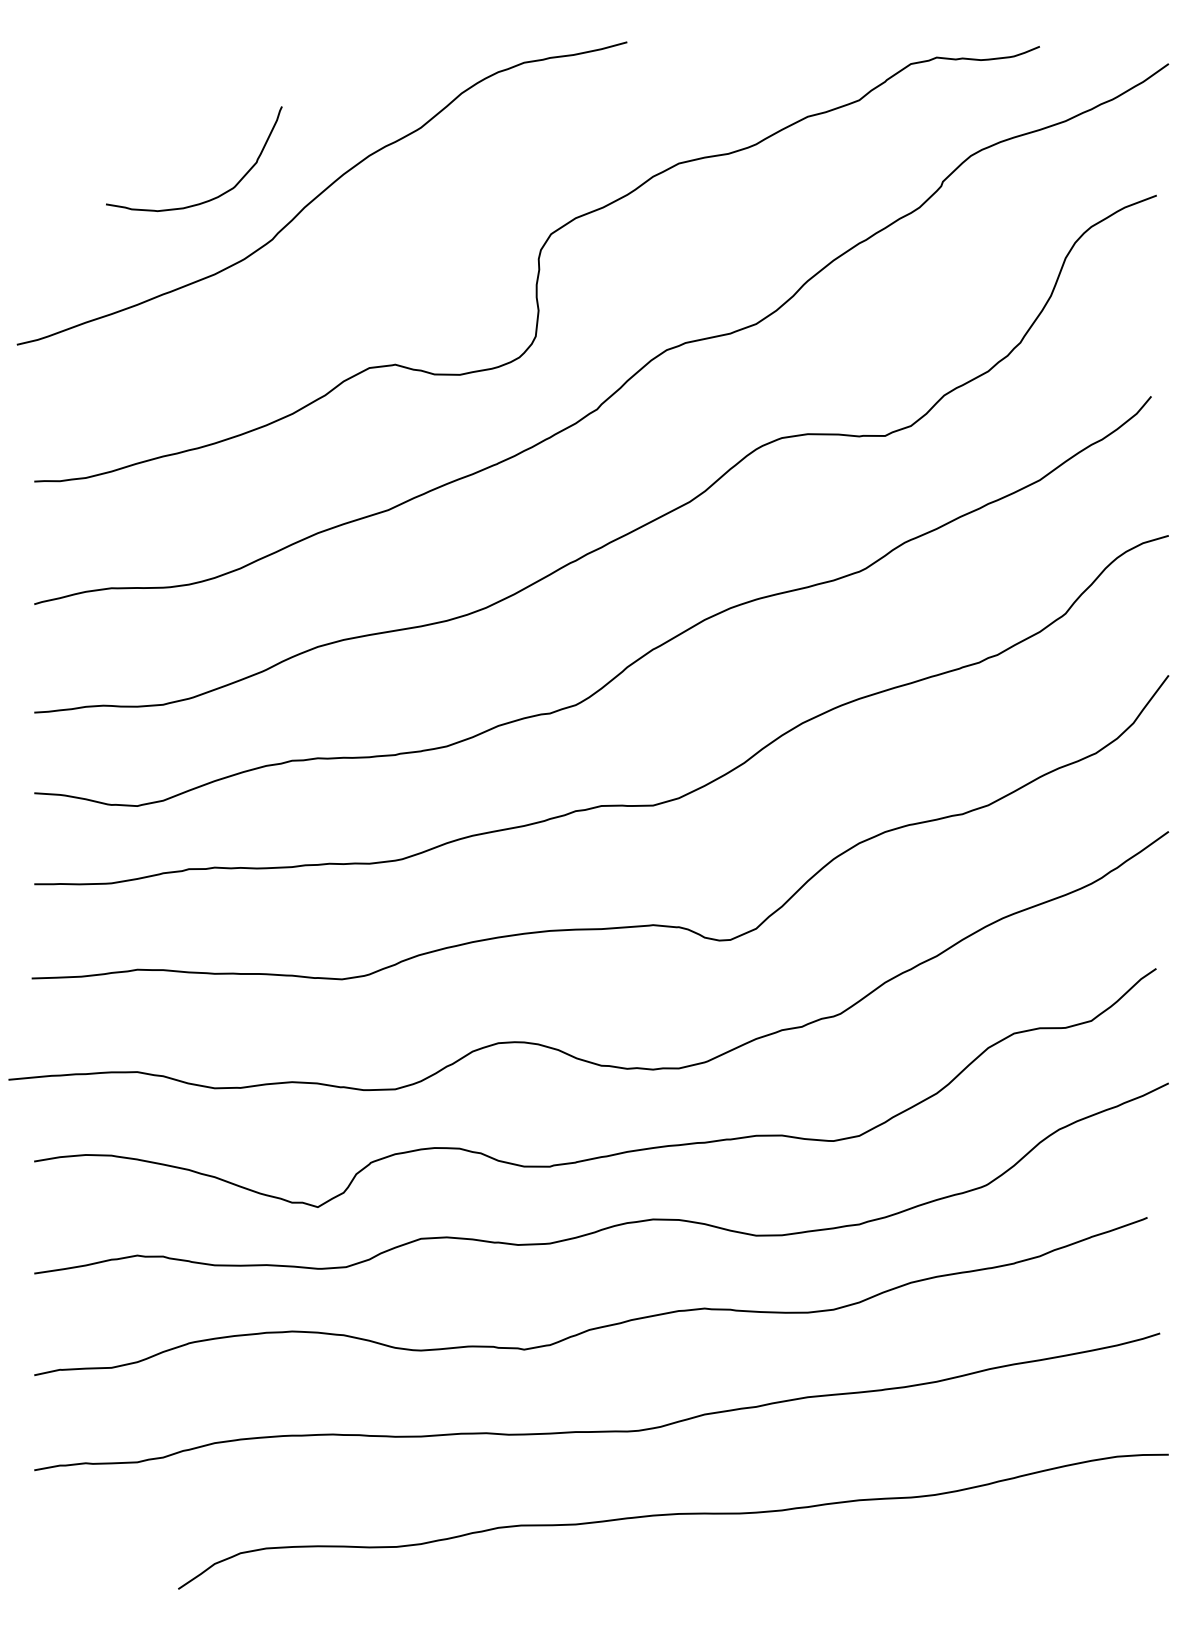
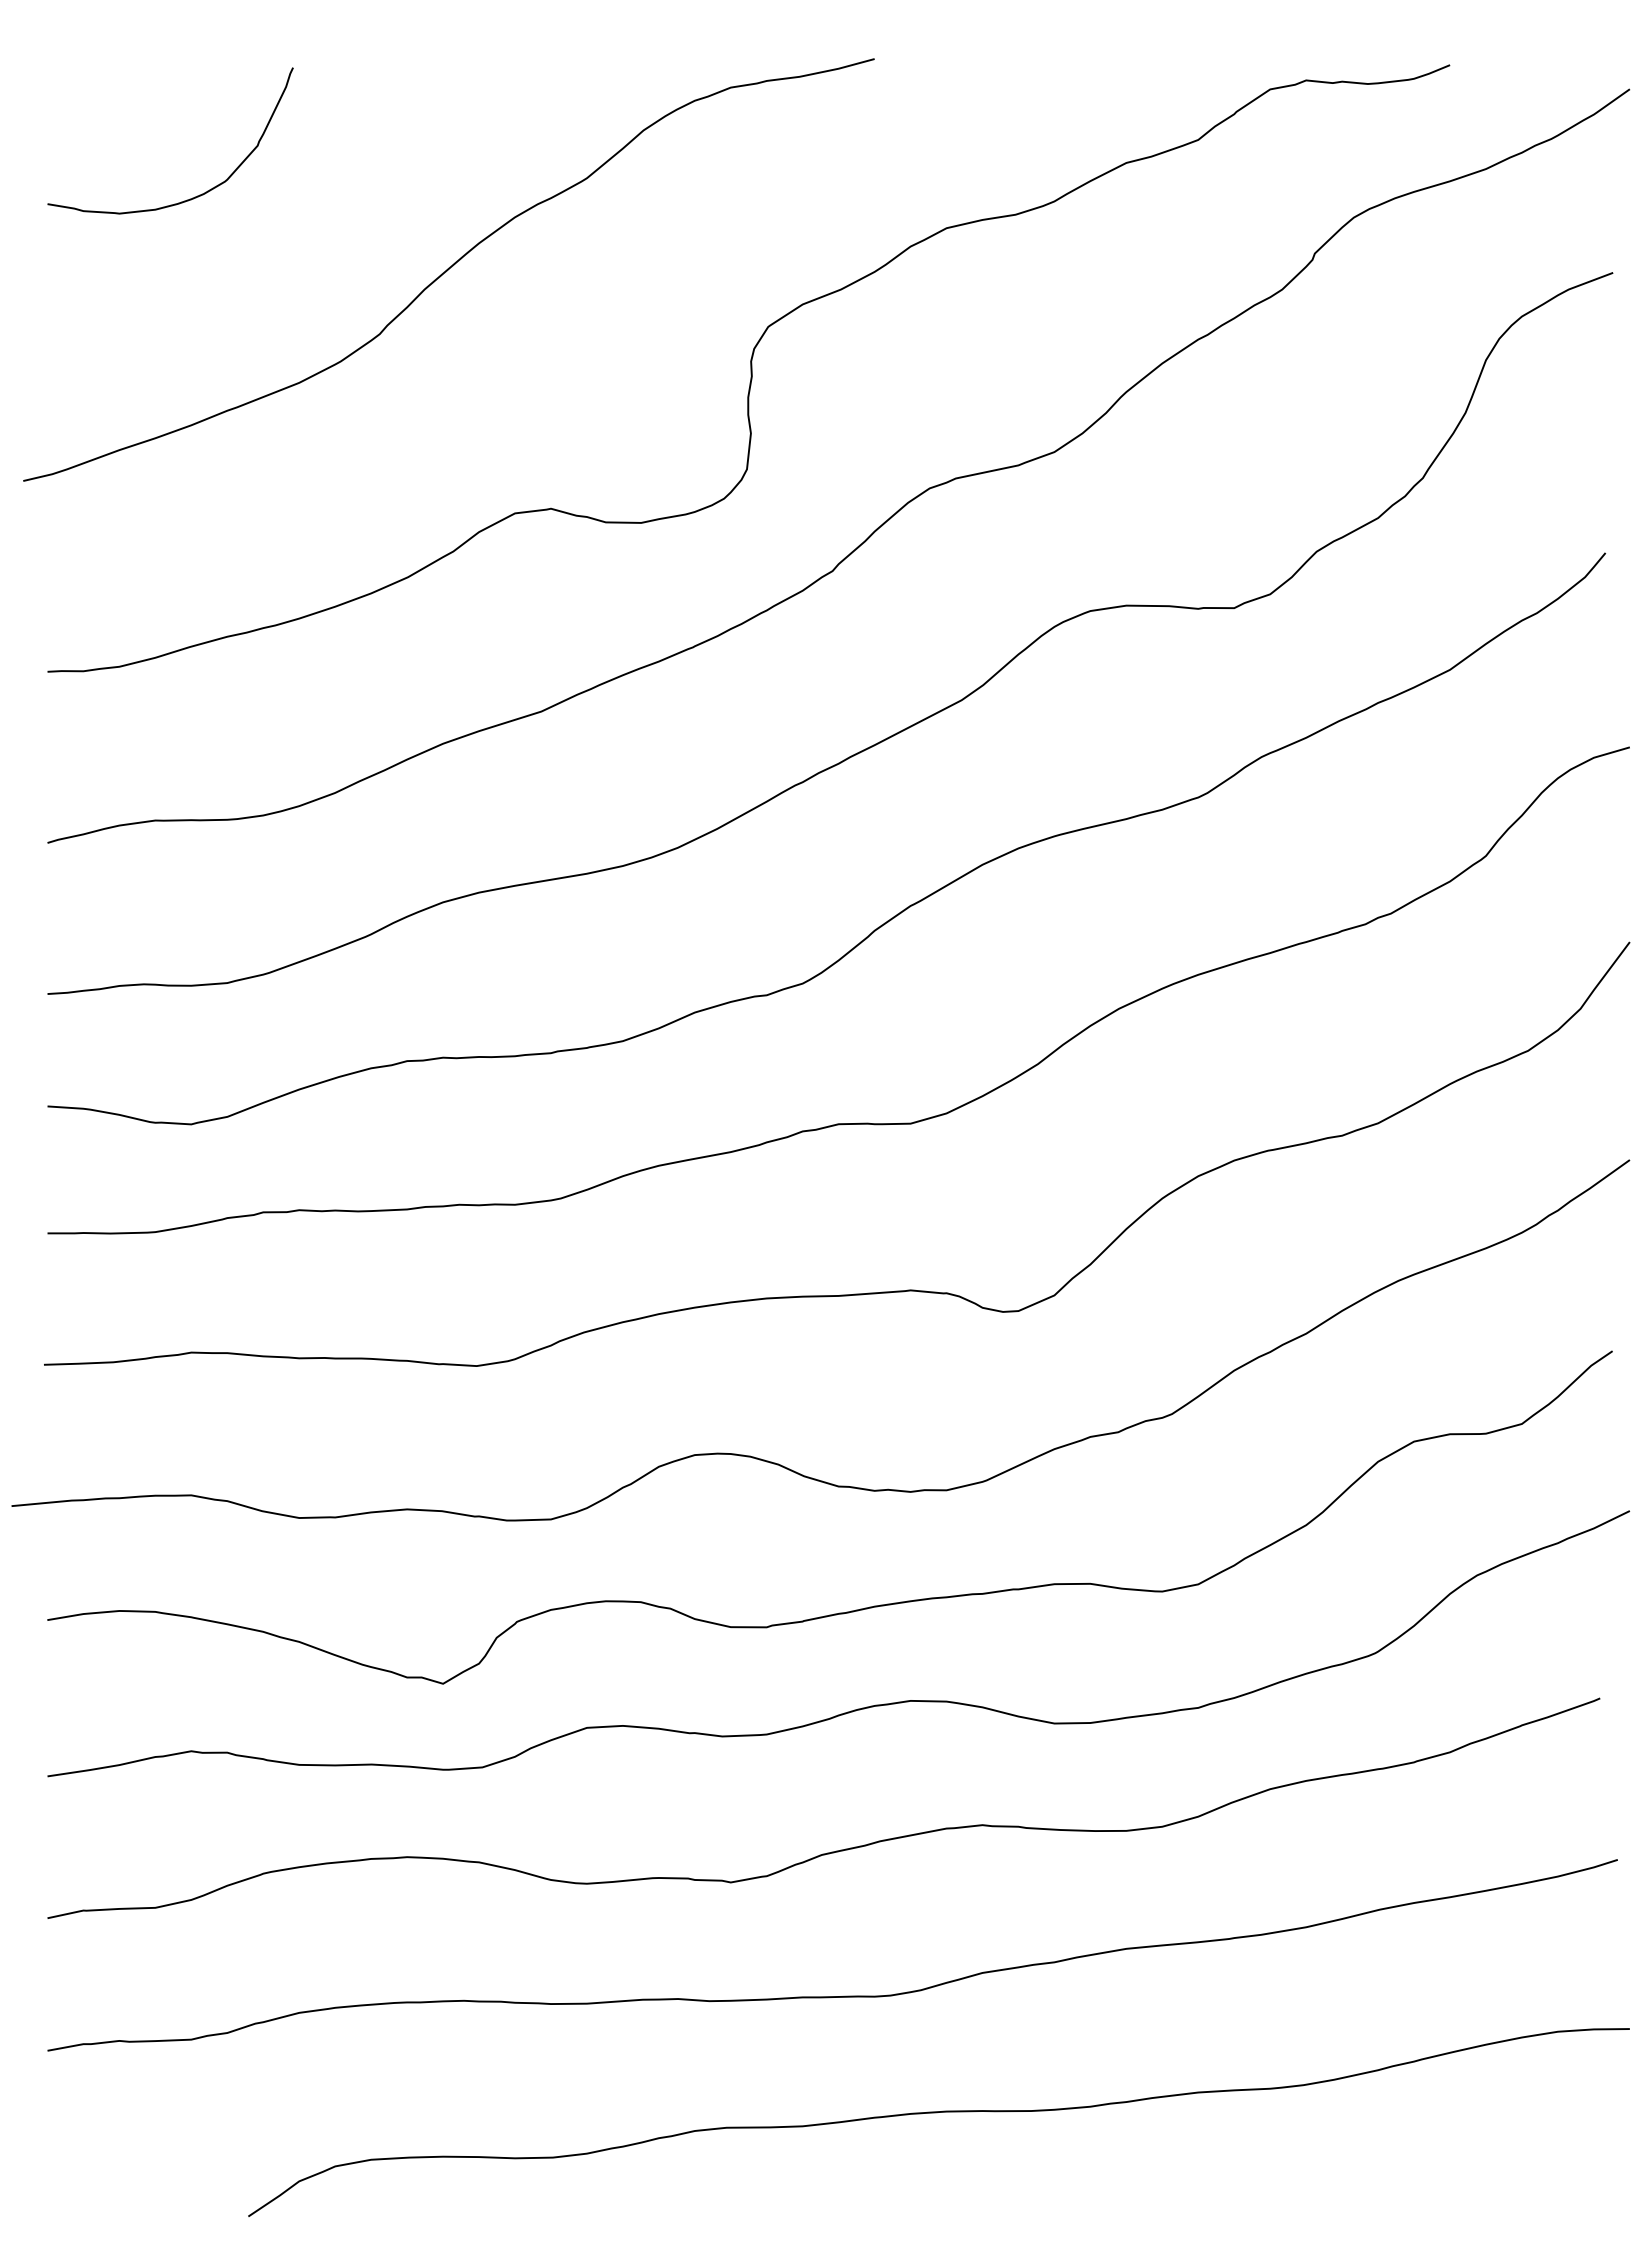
curve: (209, 199) -> (192, 197), moved

